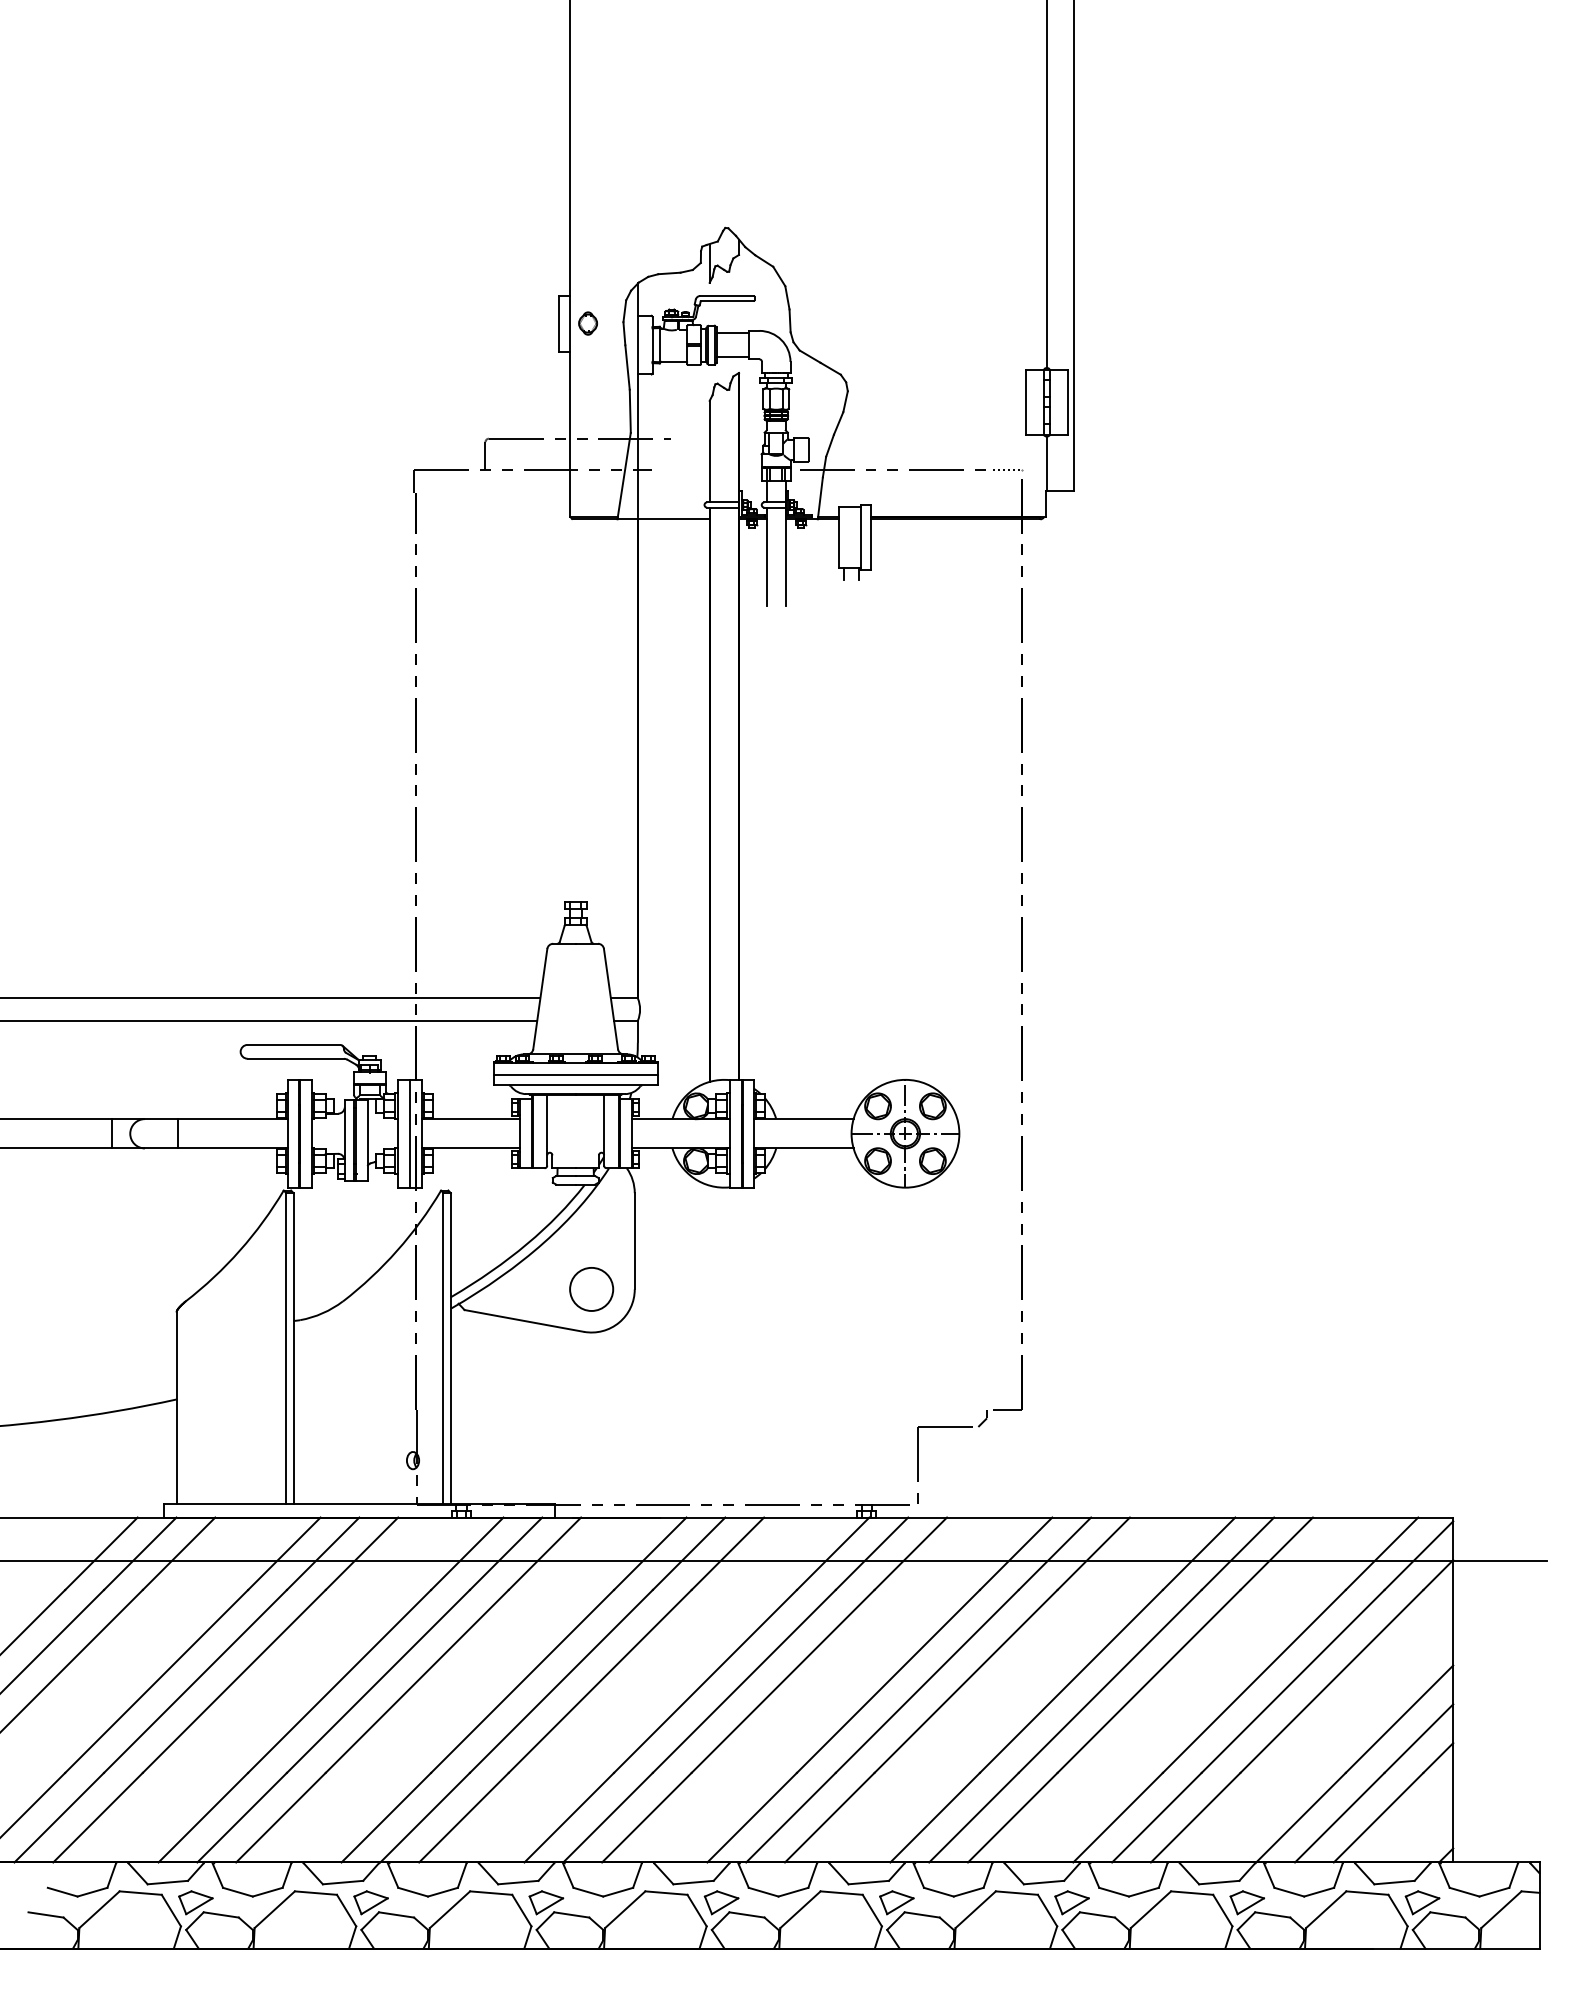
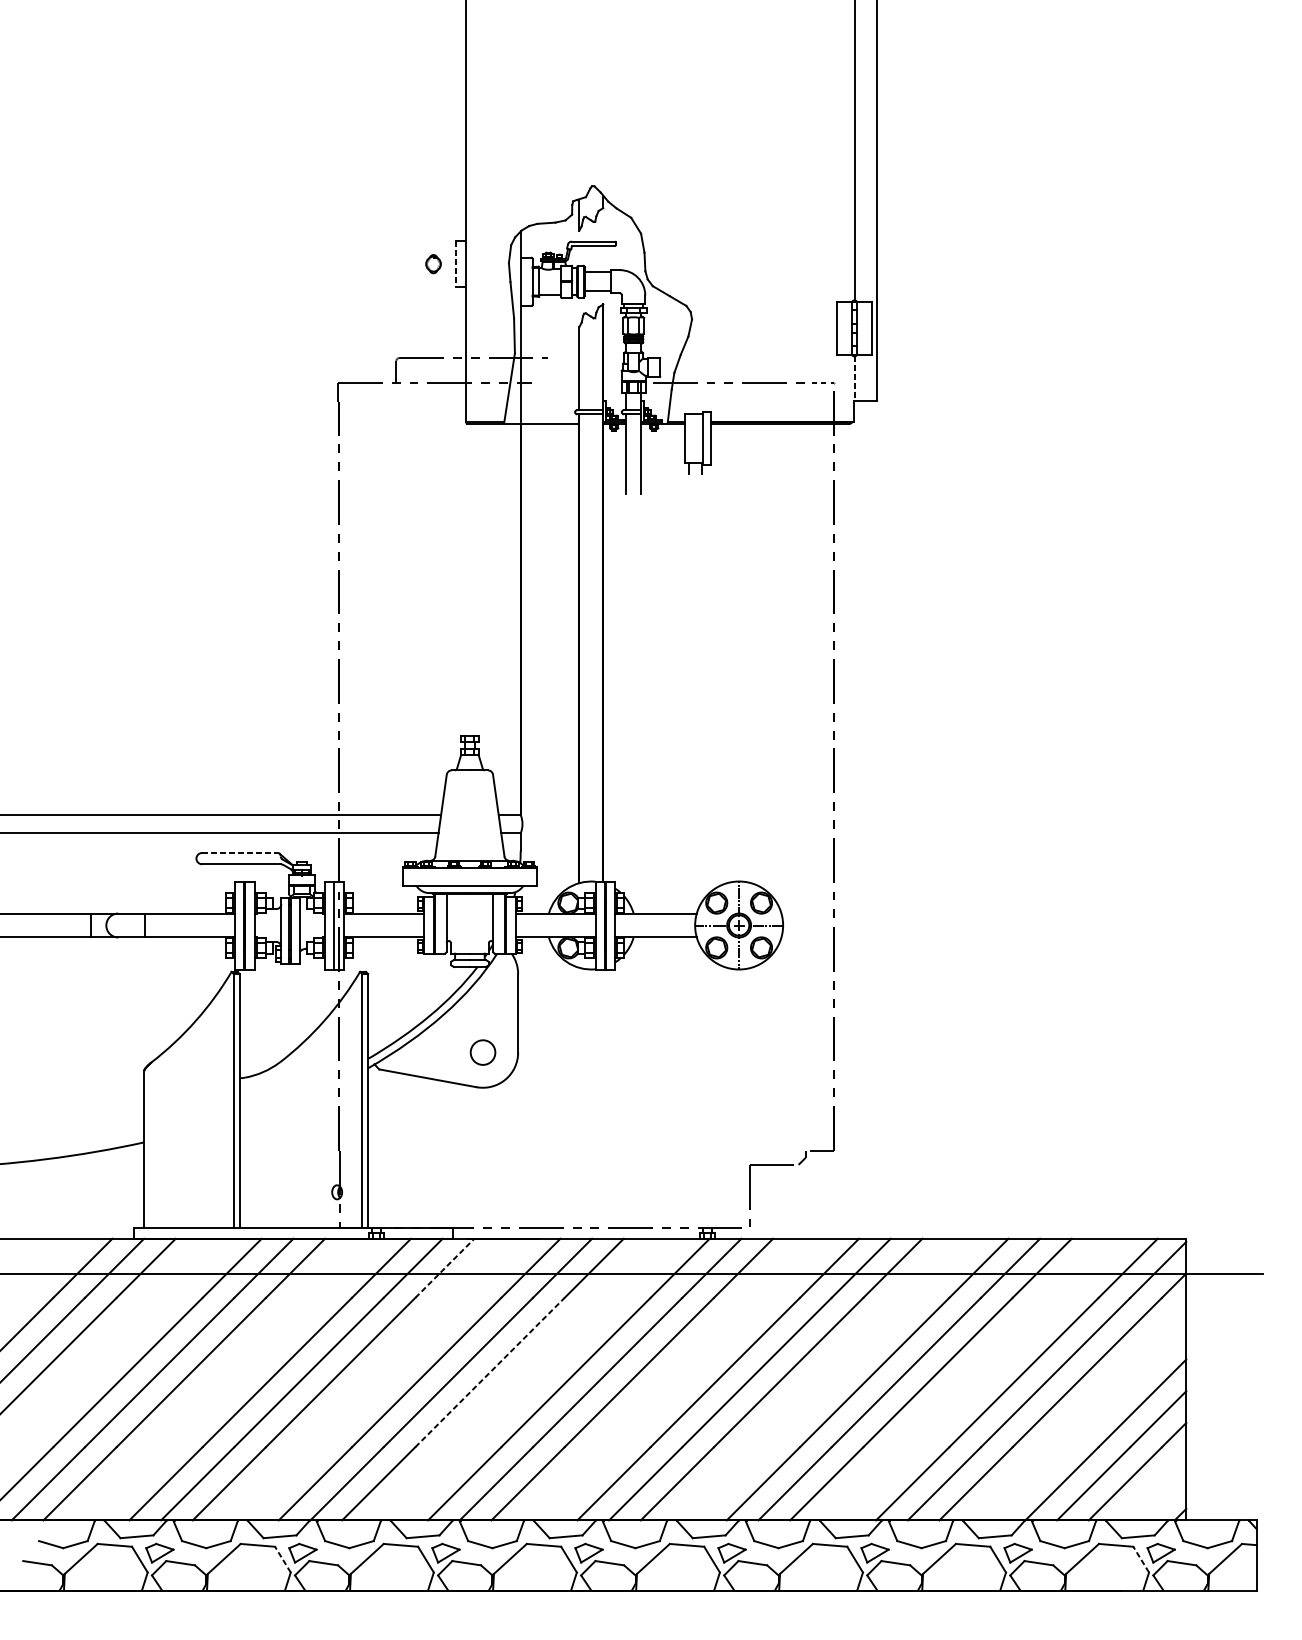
part: (587, 323) -> (433, 264), moved
line: (558, 324) -> (455, 264), solid -> dashed
line: (1047, 464) -> (855, 379), solid -> dashed
line: (294, 1044) -> (240, 852), solid -> dashed
line: (575, 1075) -> (469, 877), removed
circle: (591, 1289) -> (482, 1052), size x0.7
line: (545, 1553) -> (445, 1268), solid -> dashed
line: (600, 1681) -> (490, 1372), solid -> dashed
line: (346, 1910) -> (282, 1559), solid -> dashed
line: (1397, 1910) -> (1140, 1559), solid -> dashed

